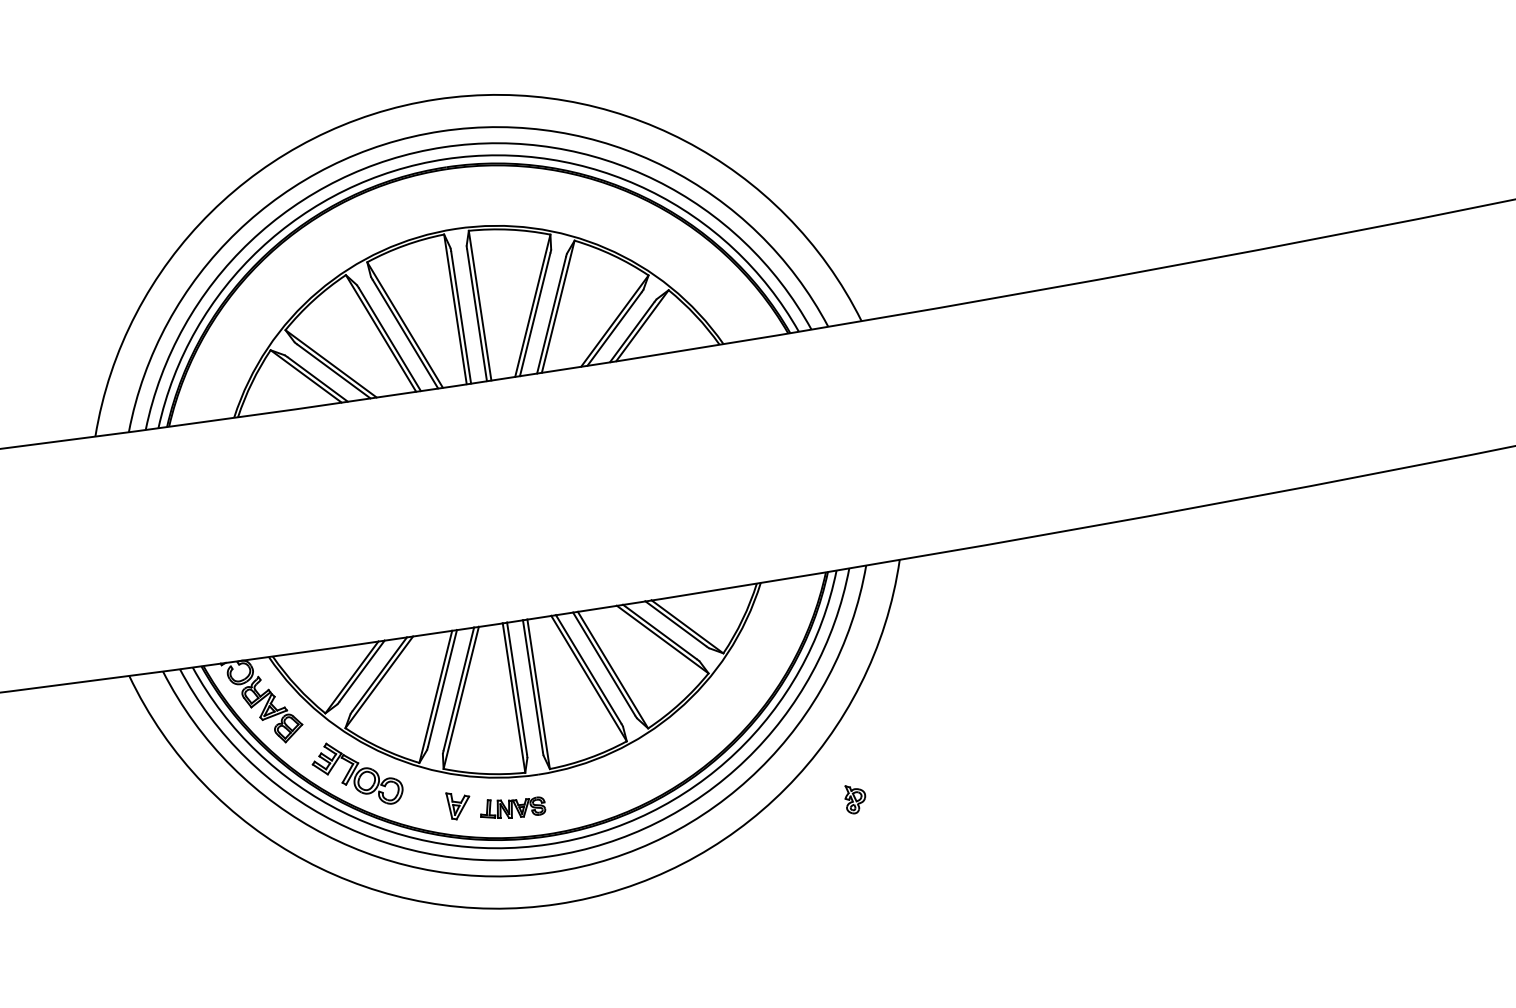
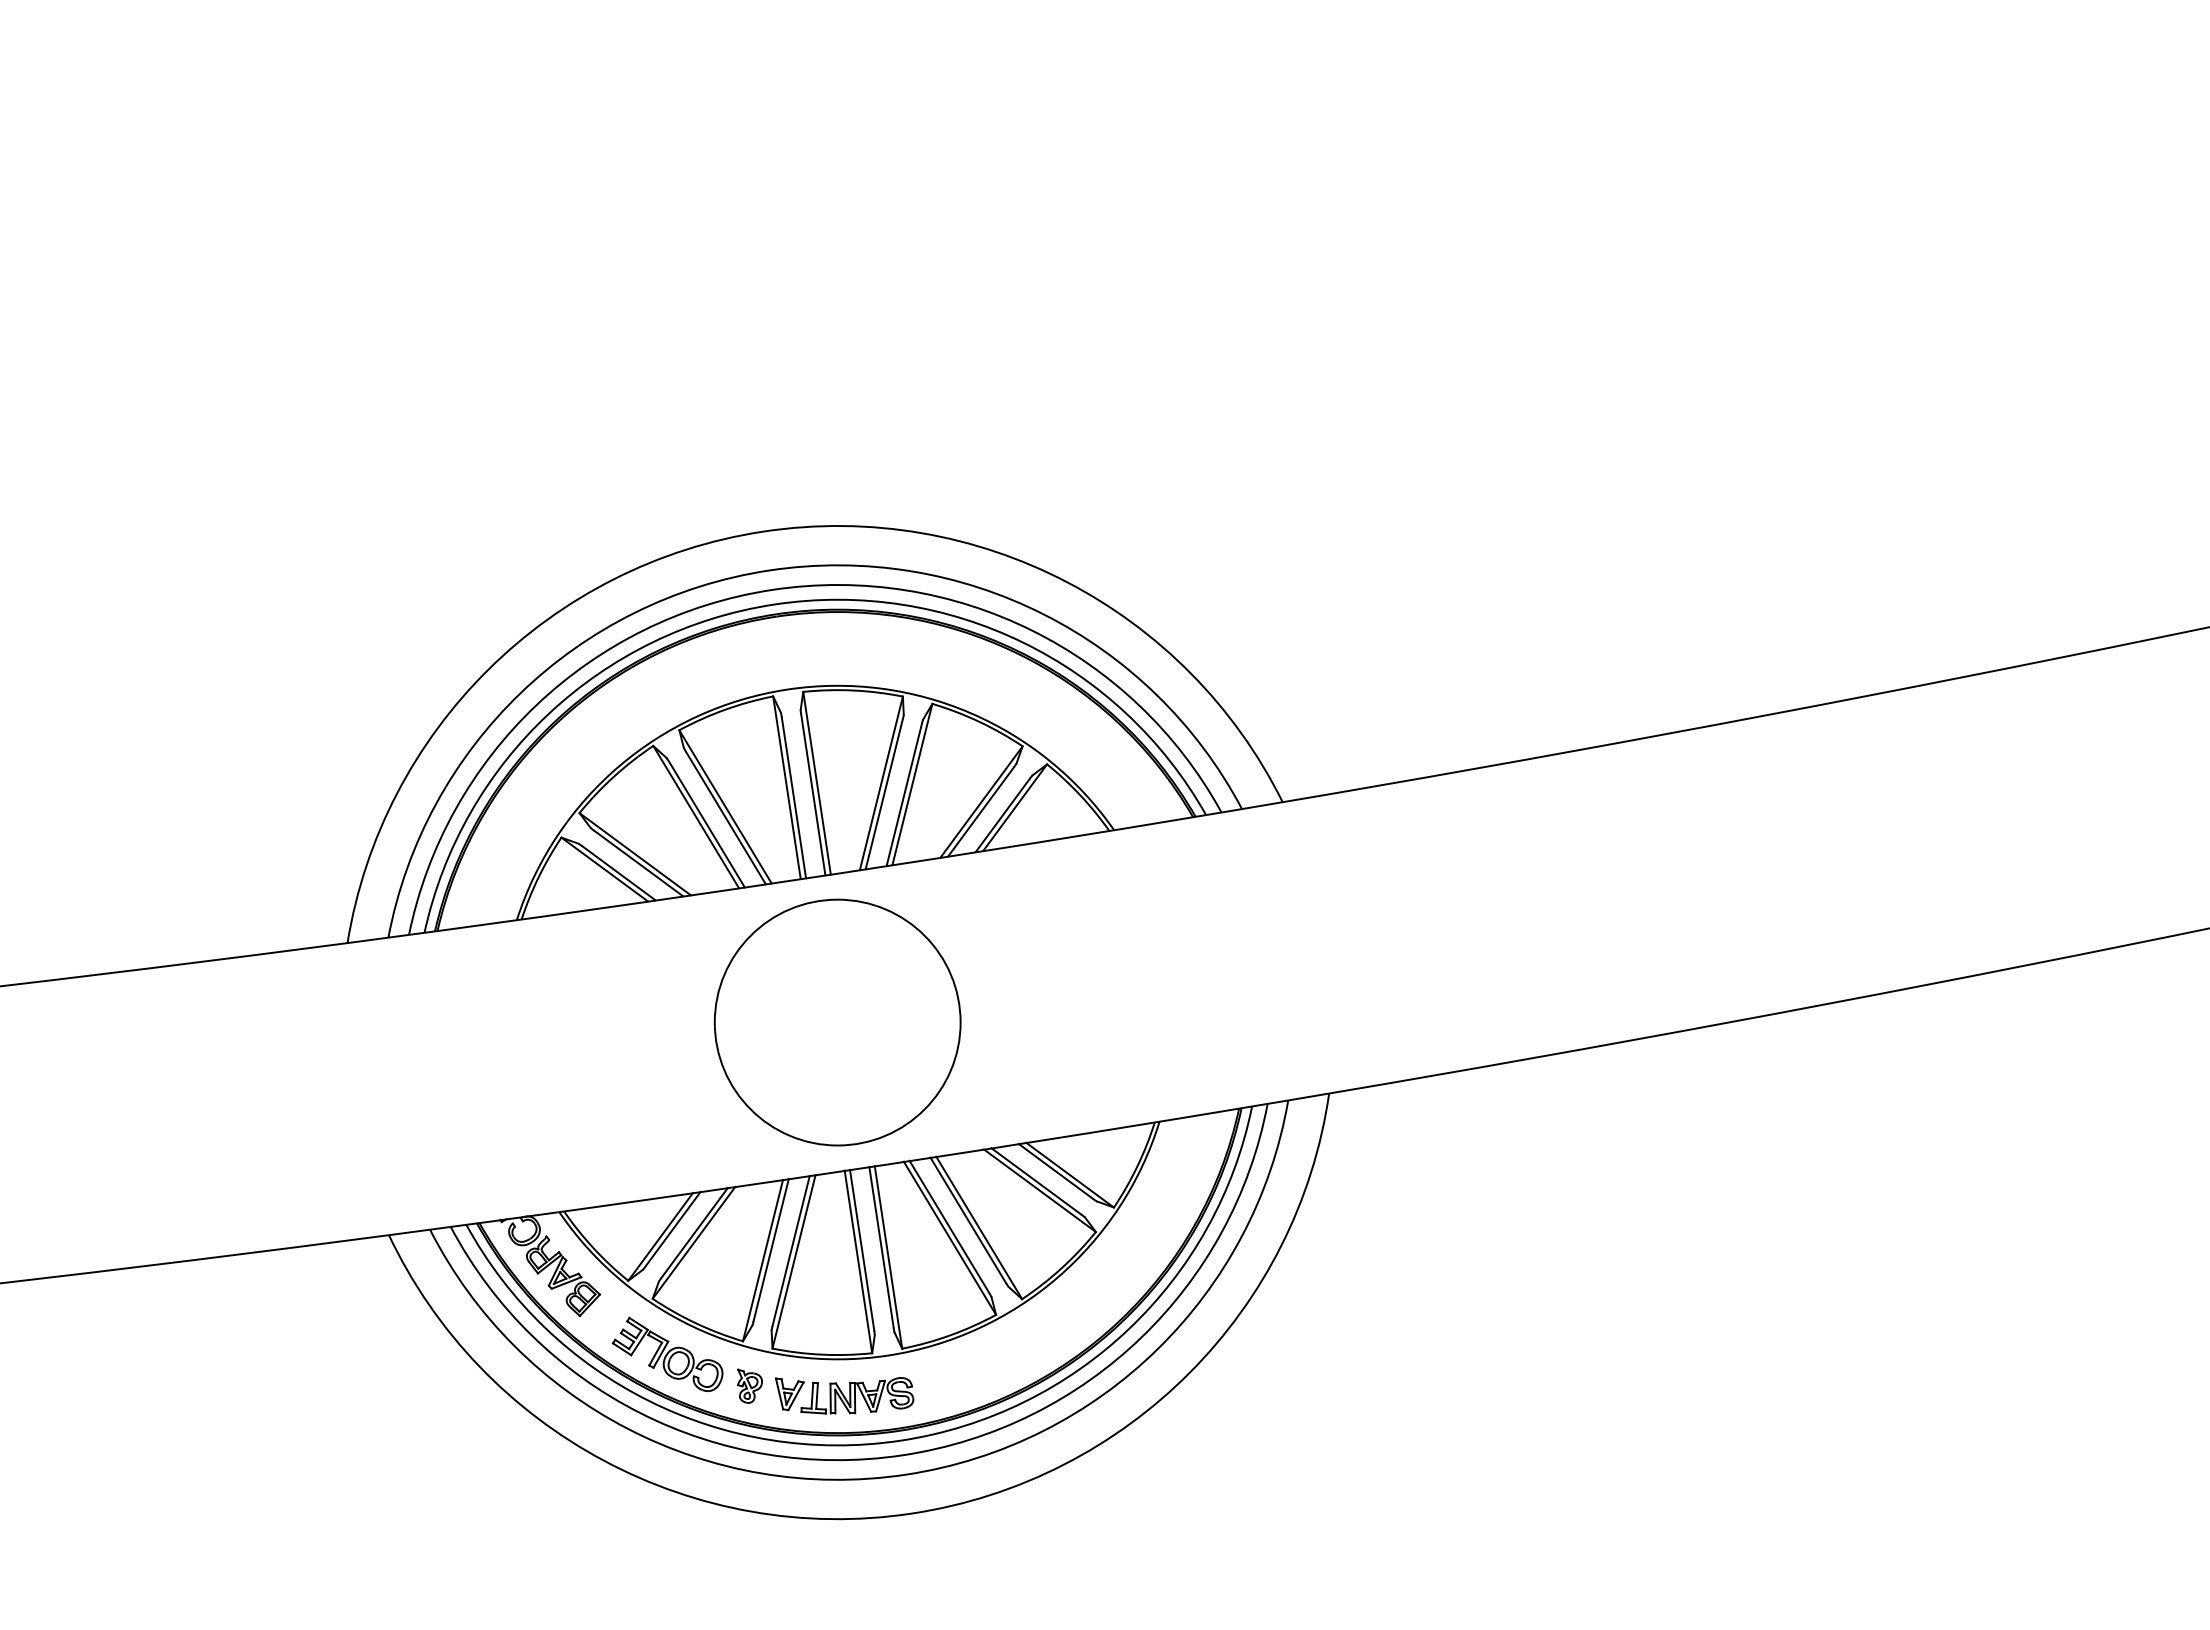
circle: (496, 501) -> (837, 1022), added
part: (854, 799) -> (749, 1385), moved
part: (513, 807) -> (857, 1395), size x1.43

